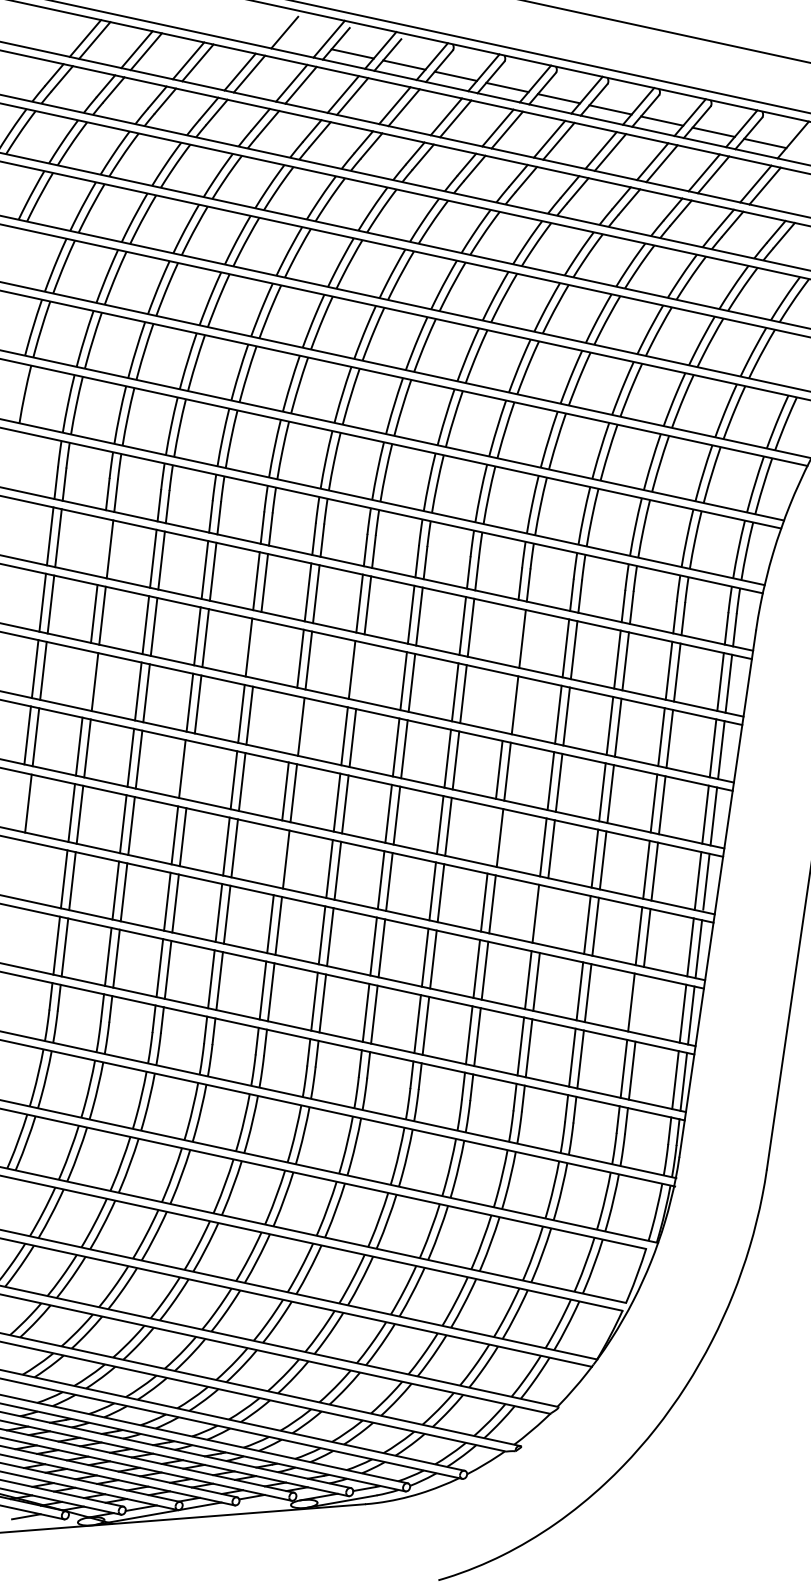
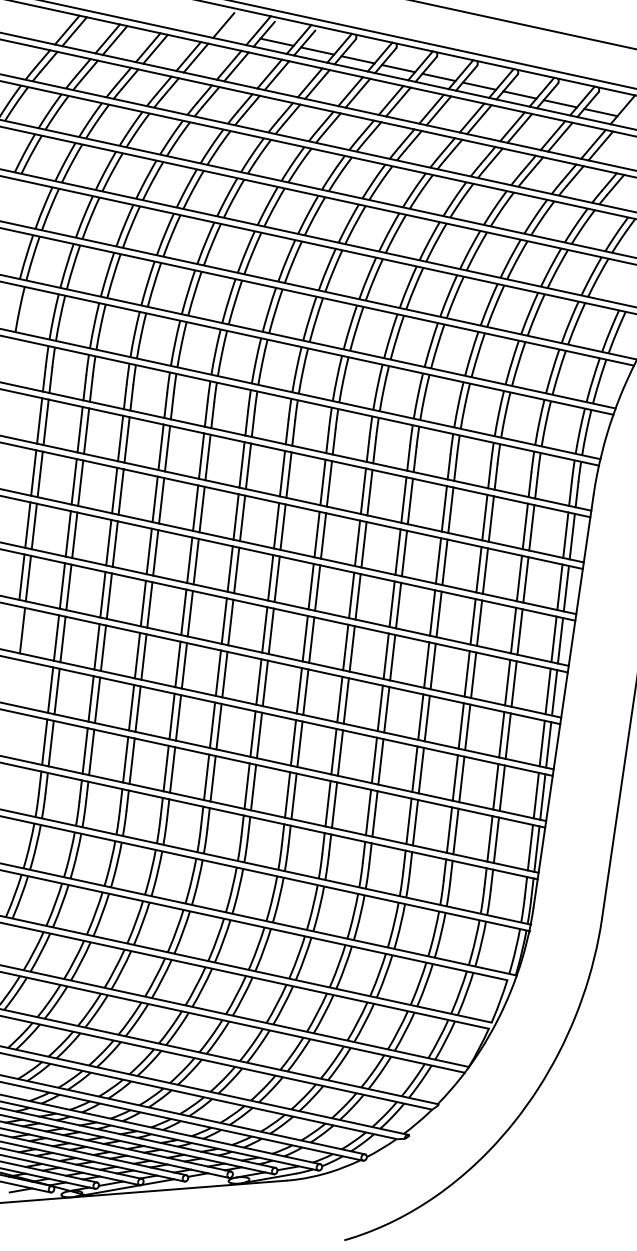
line: (101, 547) -> (79, 429), added
line: (514, 637) -> (404, 500), added
line: (256, 649) -> (201, 509), added
line: (360, 671) -> (283, 526), added
line: (86, 680) -> (68, 534), added
line: (506, 703) -> (397, 552), added
line: (292, 725) -> (229, 569), added
line: (190, 770) -> (149, 604), added
line: (491, 836) -> (386, 656), added
line: (277, 857) -> (218, 672), added
line: (543, 915) -> (426, 718), added
line: (639, 1004) -> (502, 788), added

